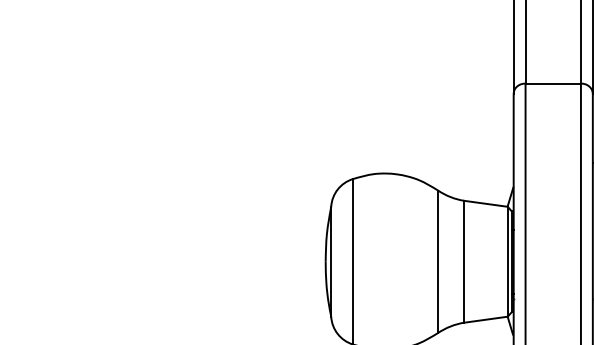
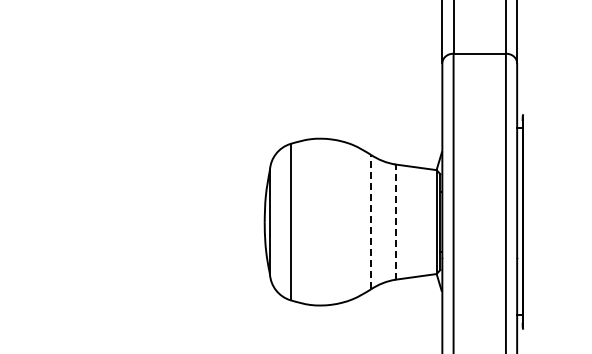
line: (437, 261) -> (370, 221), solid -> dashed
line: (464, 262) -> (395, 222), solid -> dashed

